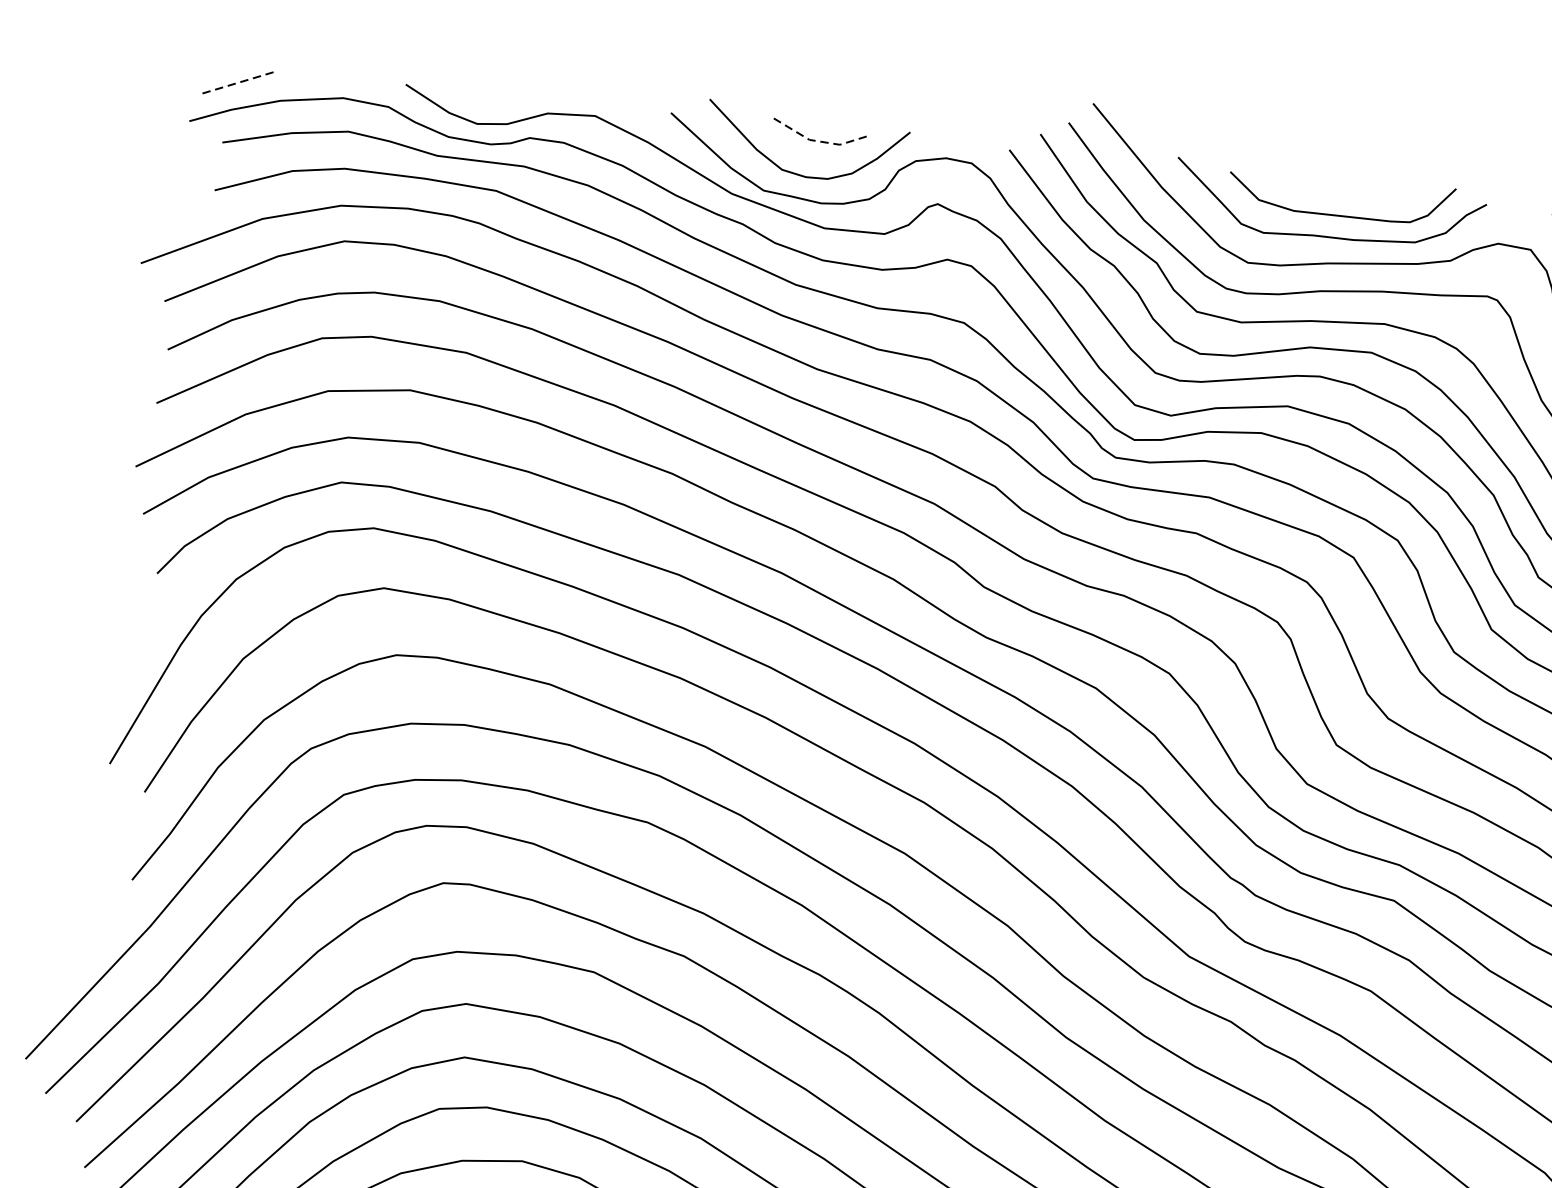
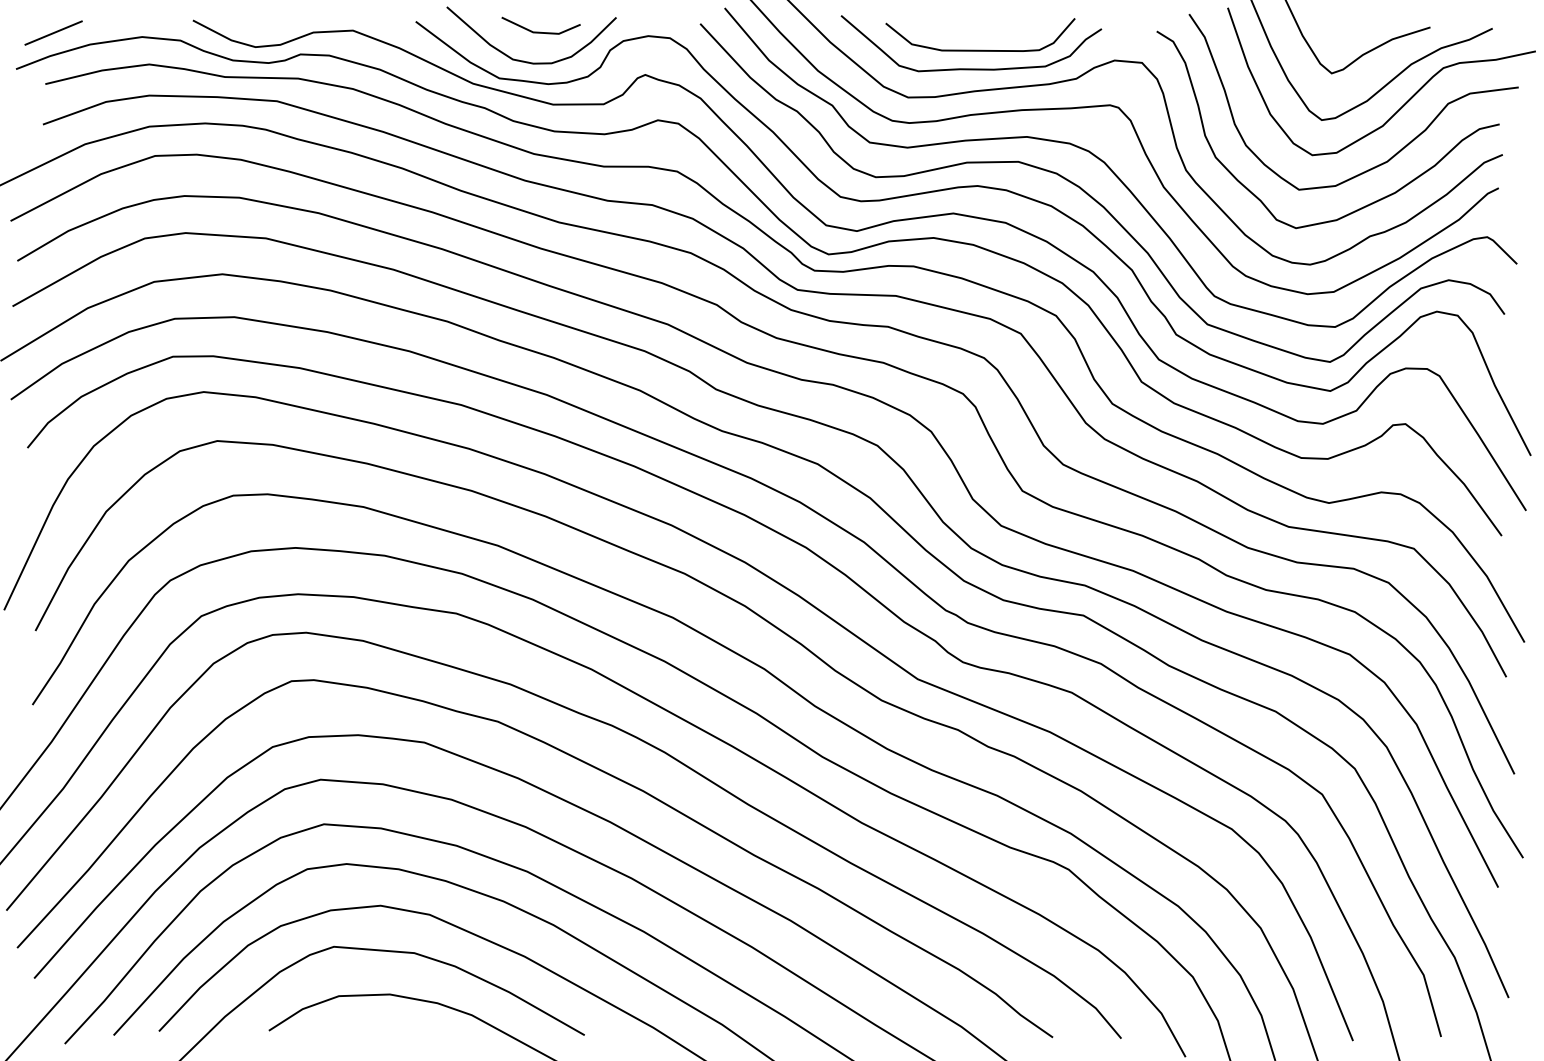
line: (239, 82) -> (54, 32), dashed -> solid
line: (819, 141) -> (541, 32), dashed -> solid

